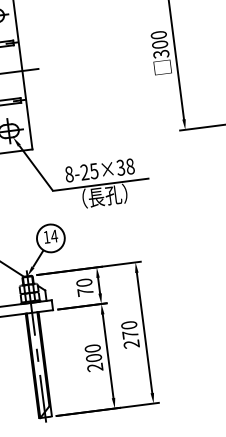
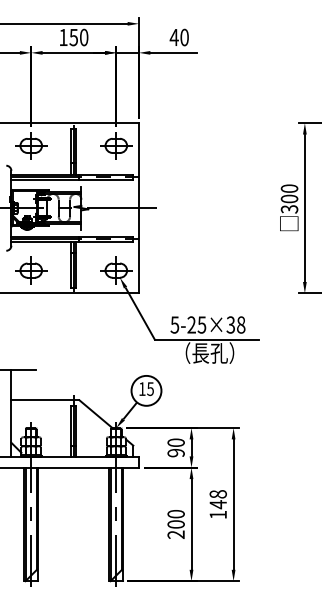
text: (68, 173) -> (174, 324), 8-25×38 -> 5-25×38
text: (54, 236) -> (150, 389), 14 -> 15
text: (84, 291) -> (175, 452), 70 -> 90
text: (129, 334) -> (217, 504), 270 -> 148

